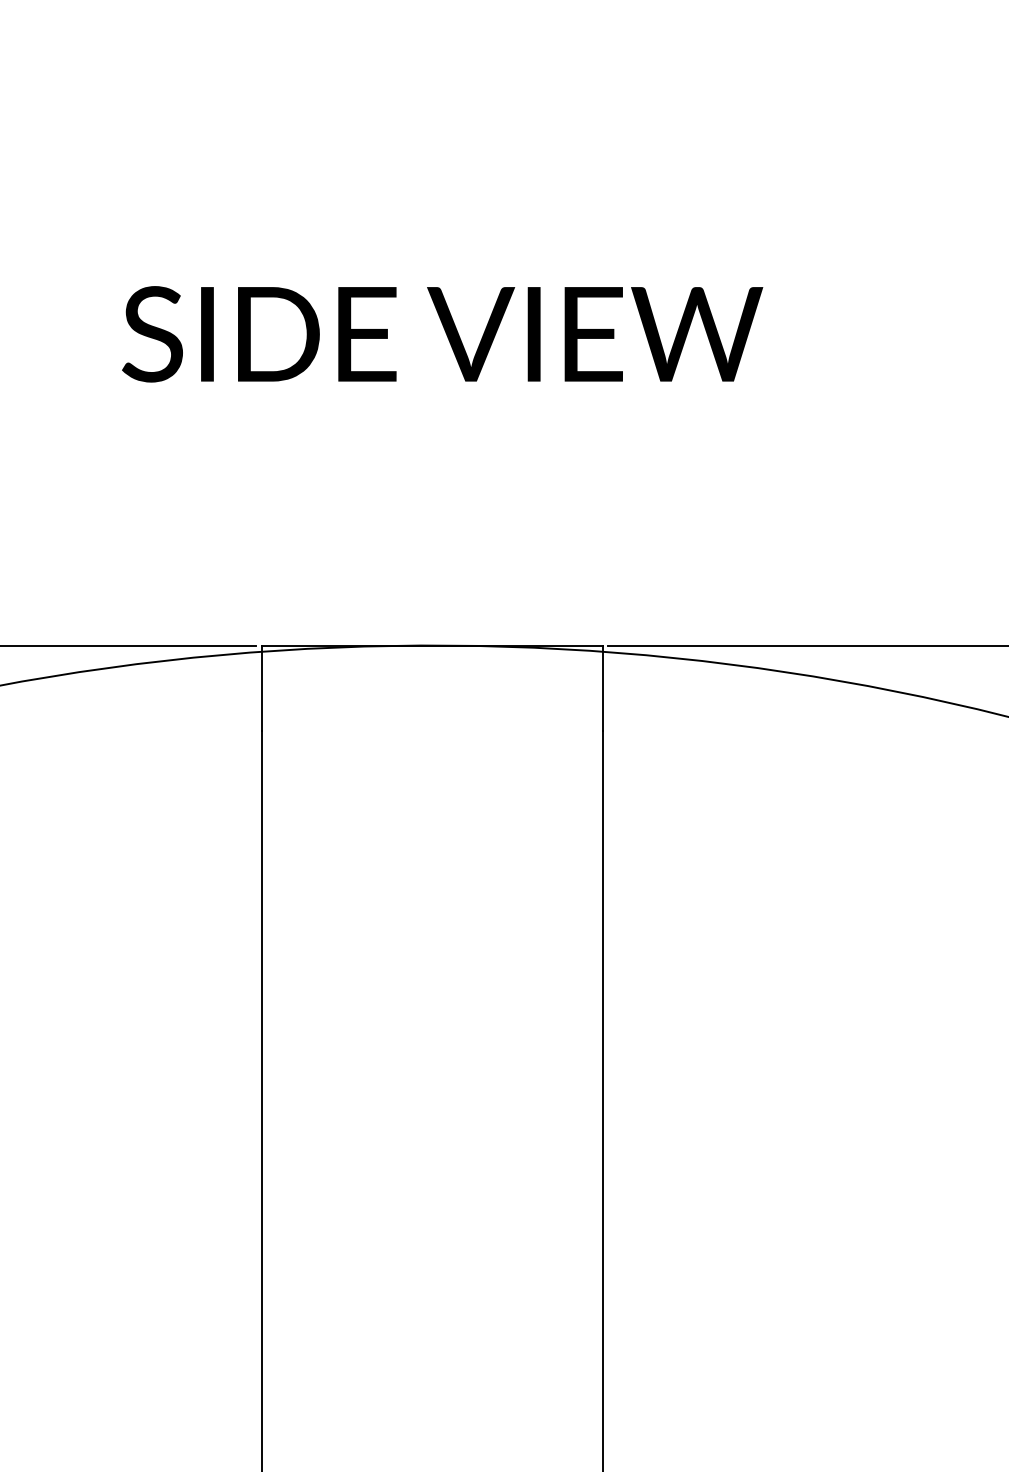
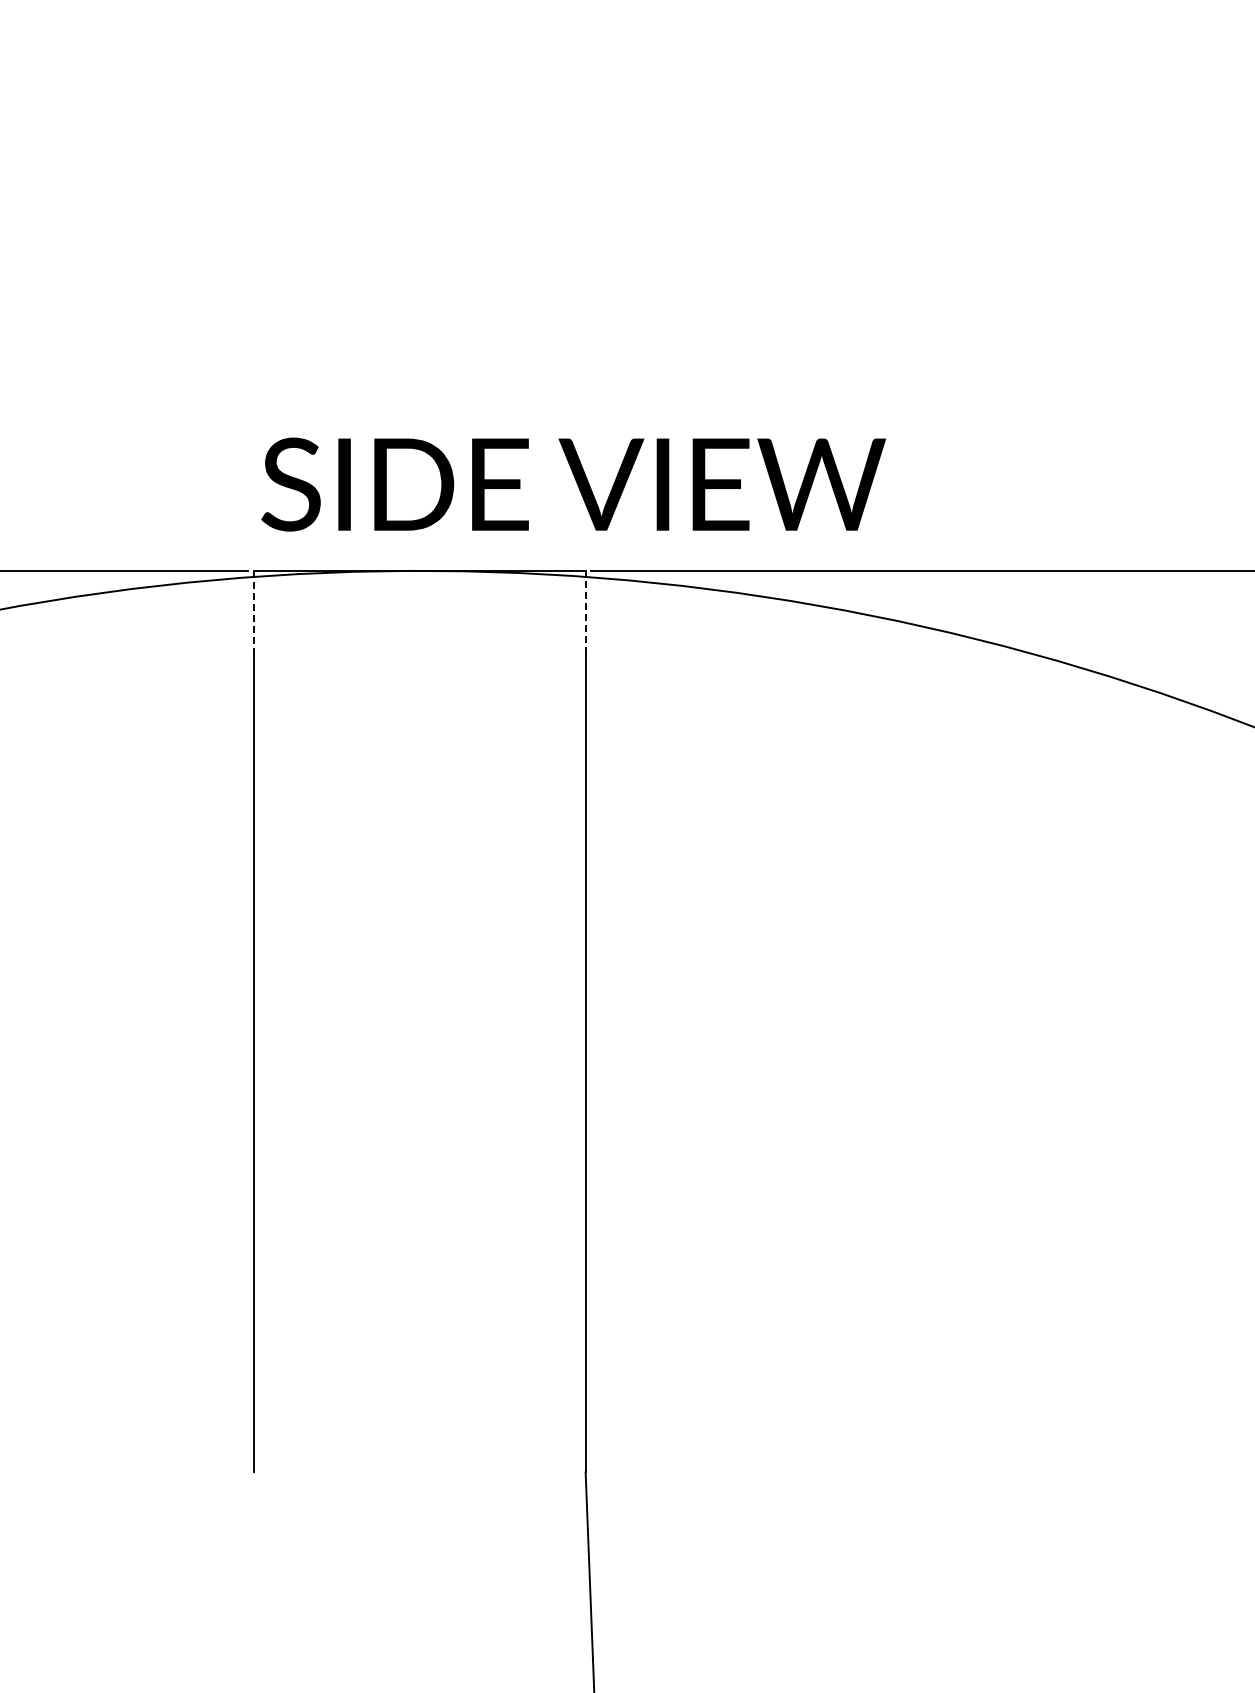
text: (442, 334) -> (573, 484), moved
line: (602, 688) -> (585, 612), solid -> dashed
line: (262, 689) -> (254, 613), solid -> dashed

